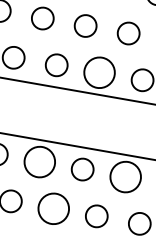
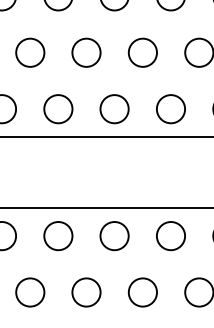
circle: (99, 73) -> (114, 109), size x0.71
circle: (39, 162) -> (58, 236), size x0.71
circle: (125, 177) -> (170, 236), size x0.71
circle: (53, 208) -> (86, 292), size x0.71

